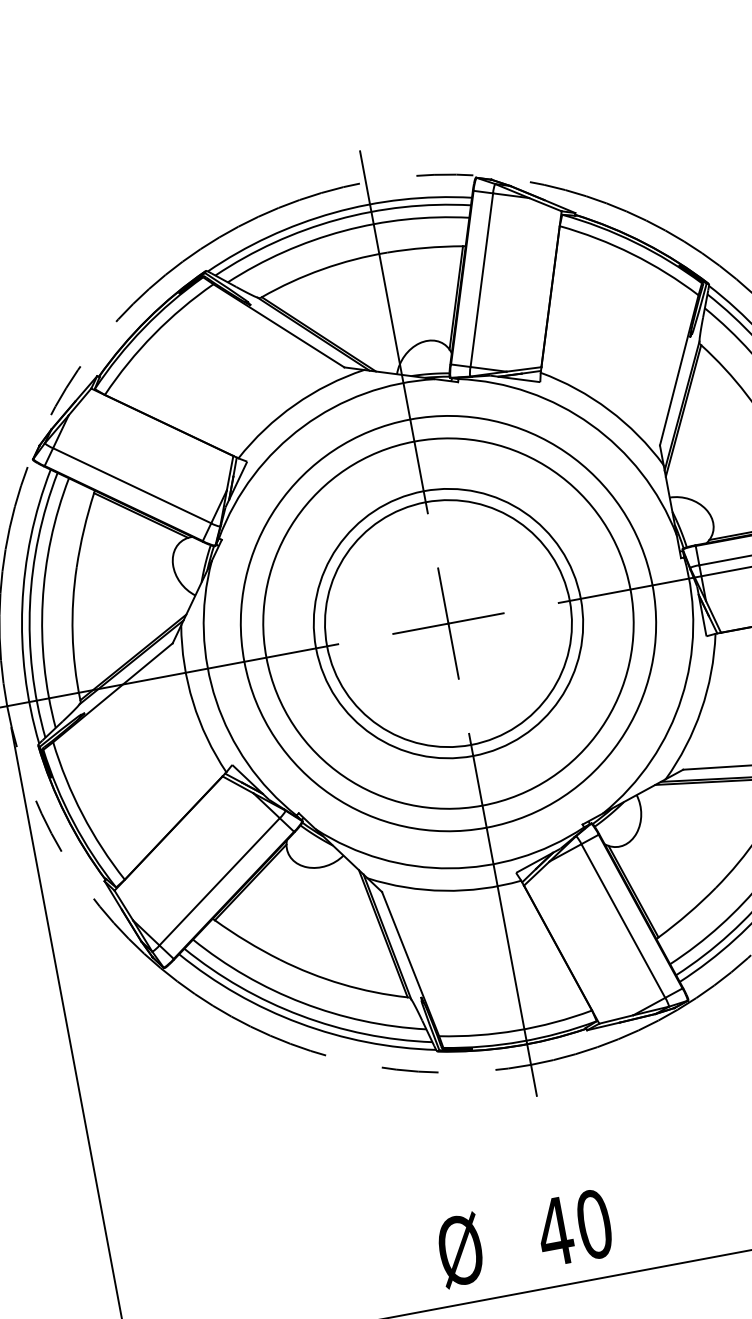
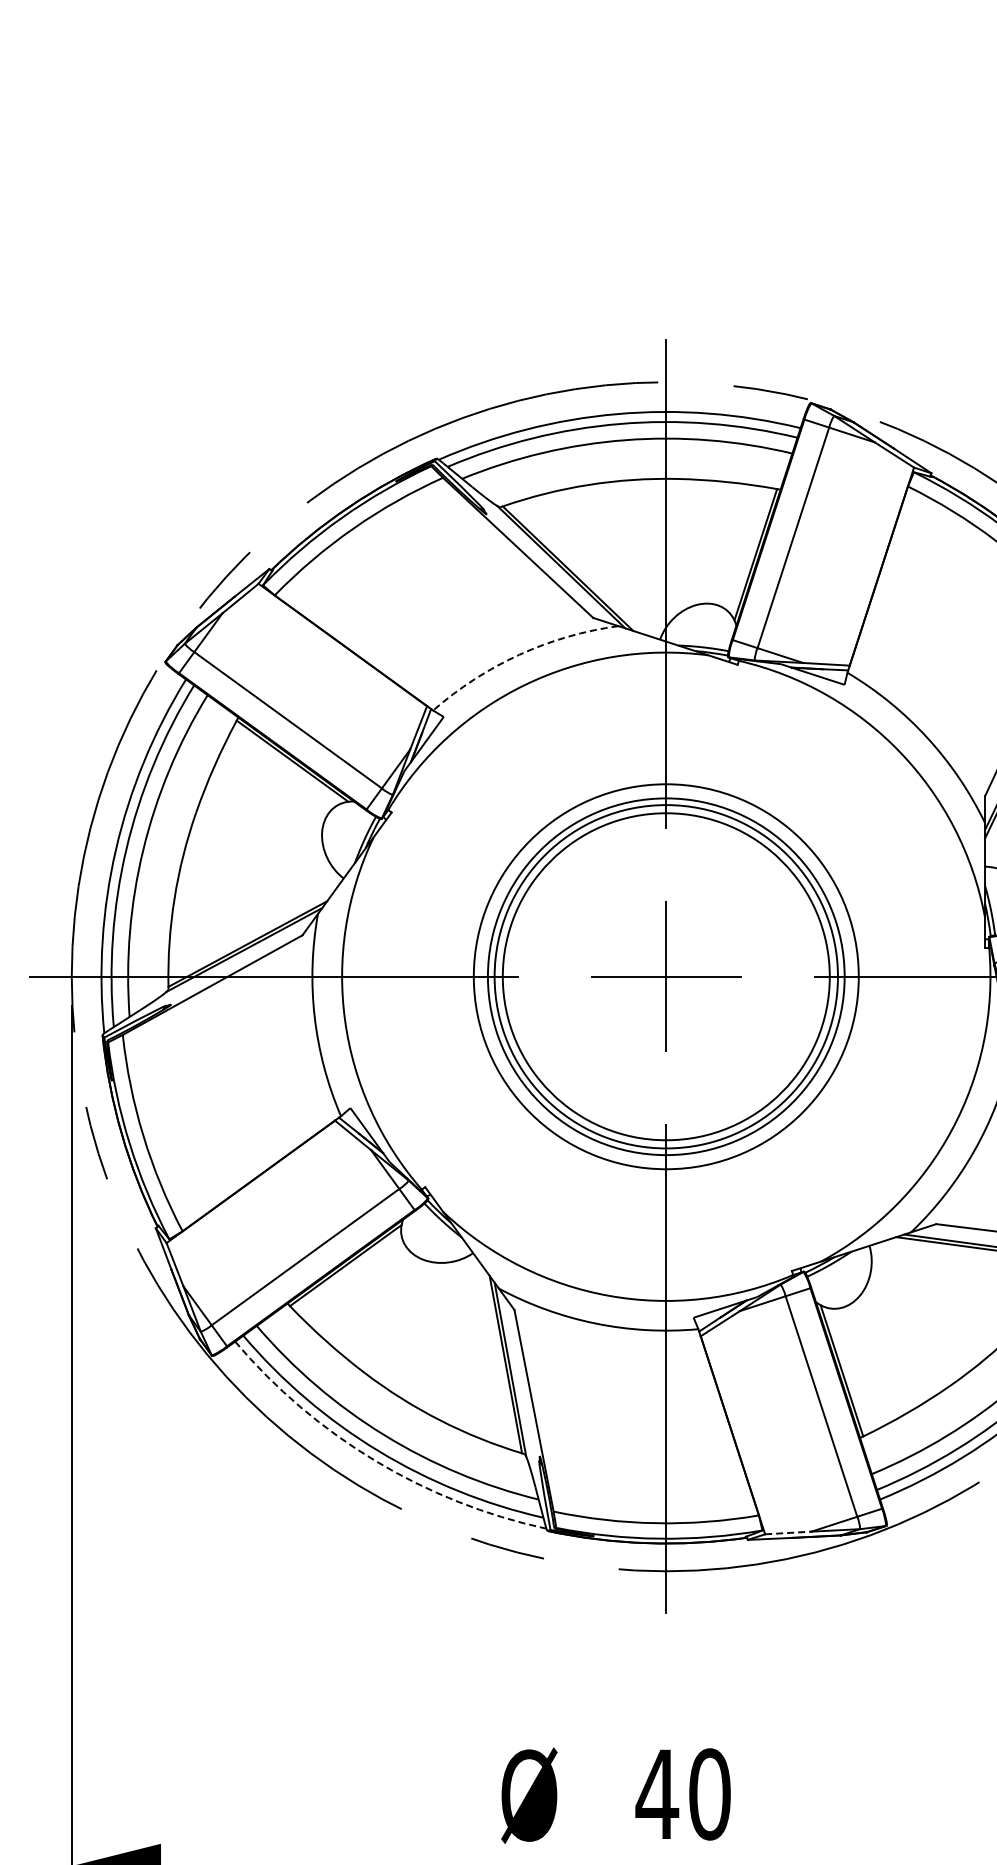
arc: (294, 404) -> (519, 654), solid -> dashed
circle: (448, 623) -> (666, 976), size x0.7
circle: (448, 623) -> (666, 976), size x0.7
line: (616, 1019) -> (788, 1532), solid -> dashed
arc: (299, 1023) -> (375, 1460), solid -> dashed

